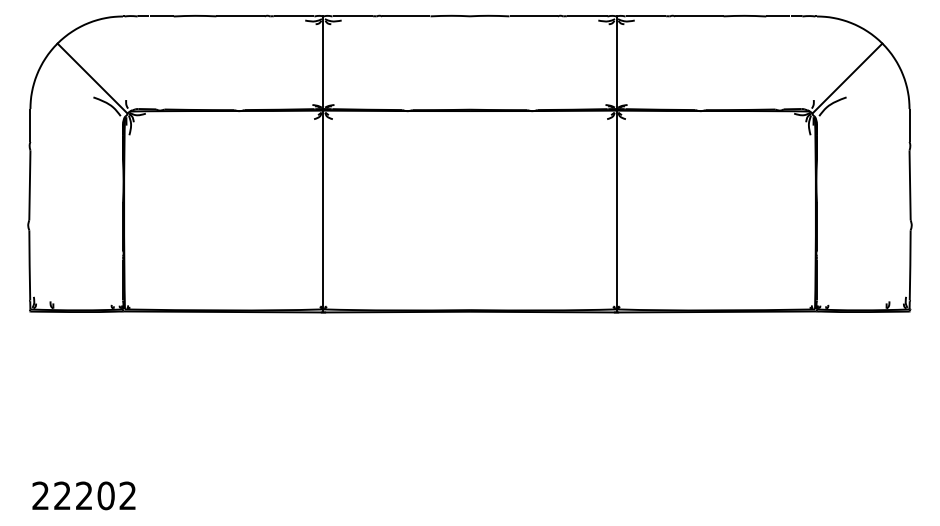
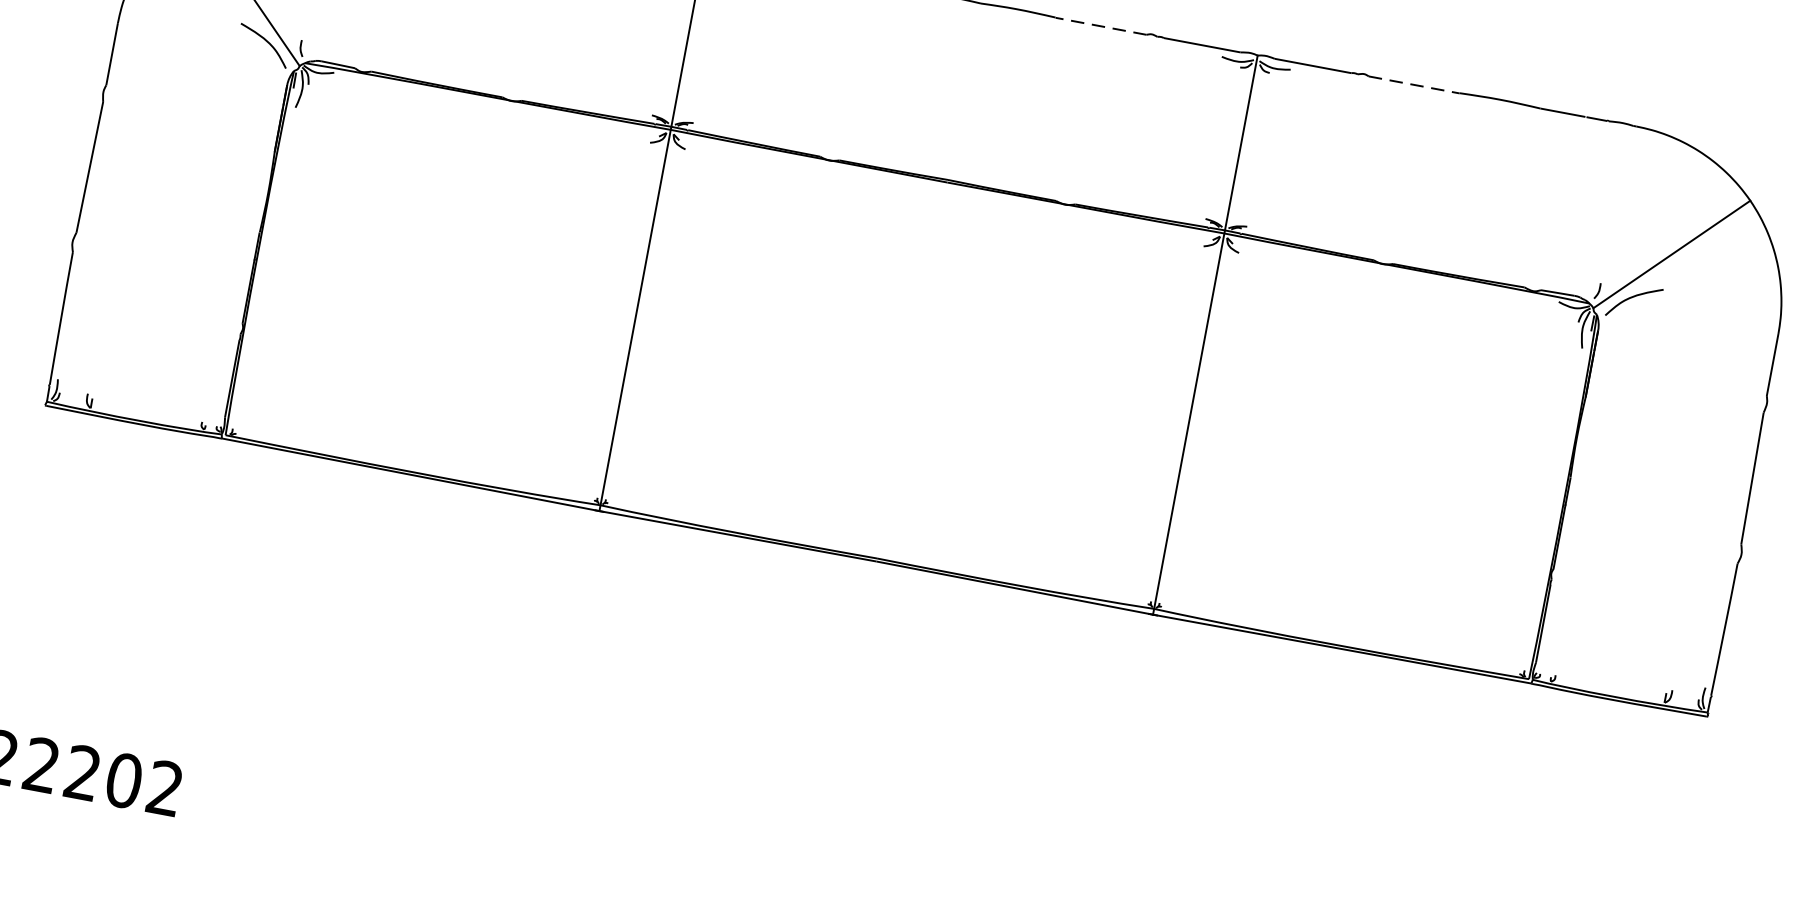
line: (533, 16) -> (1100, 26), solid -> dashed
line: (699, 16) -> (1414, 84), solid -> dashed

